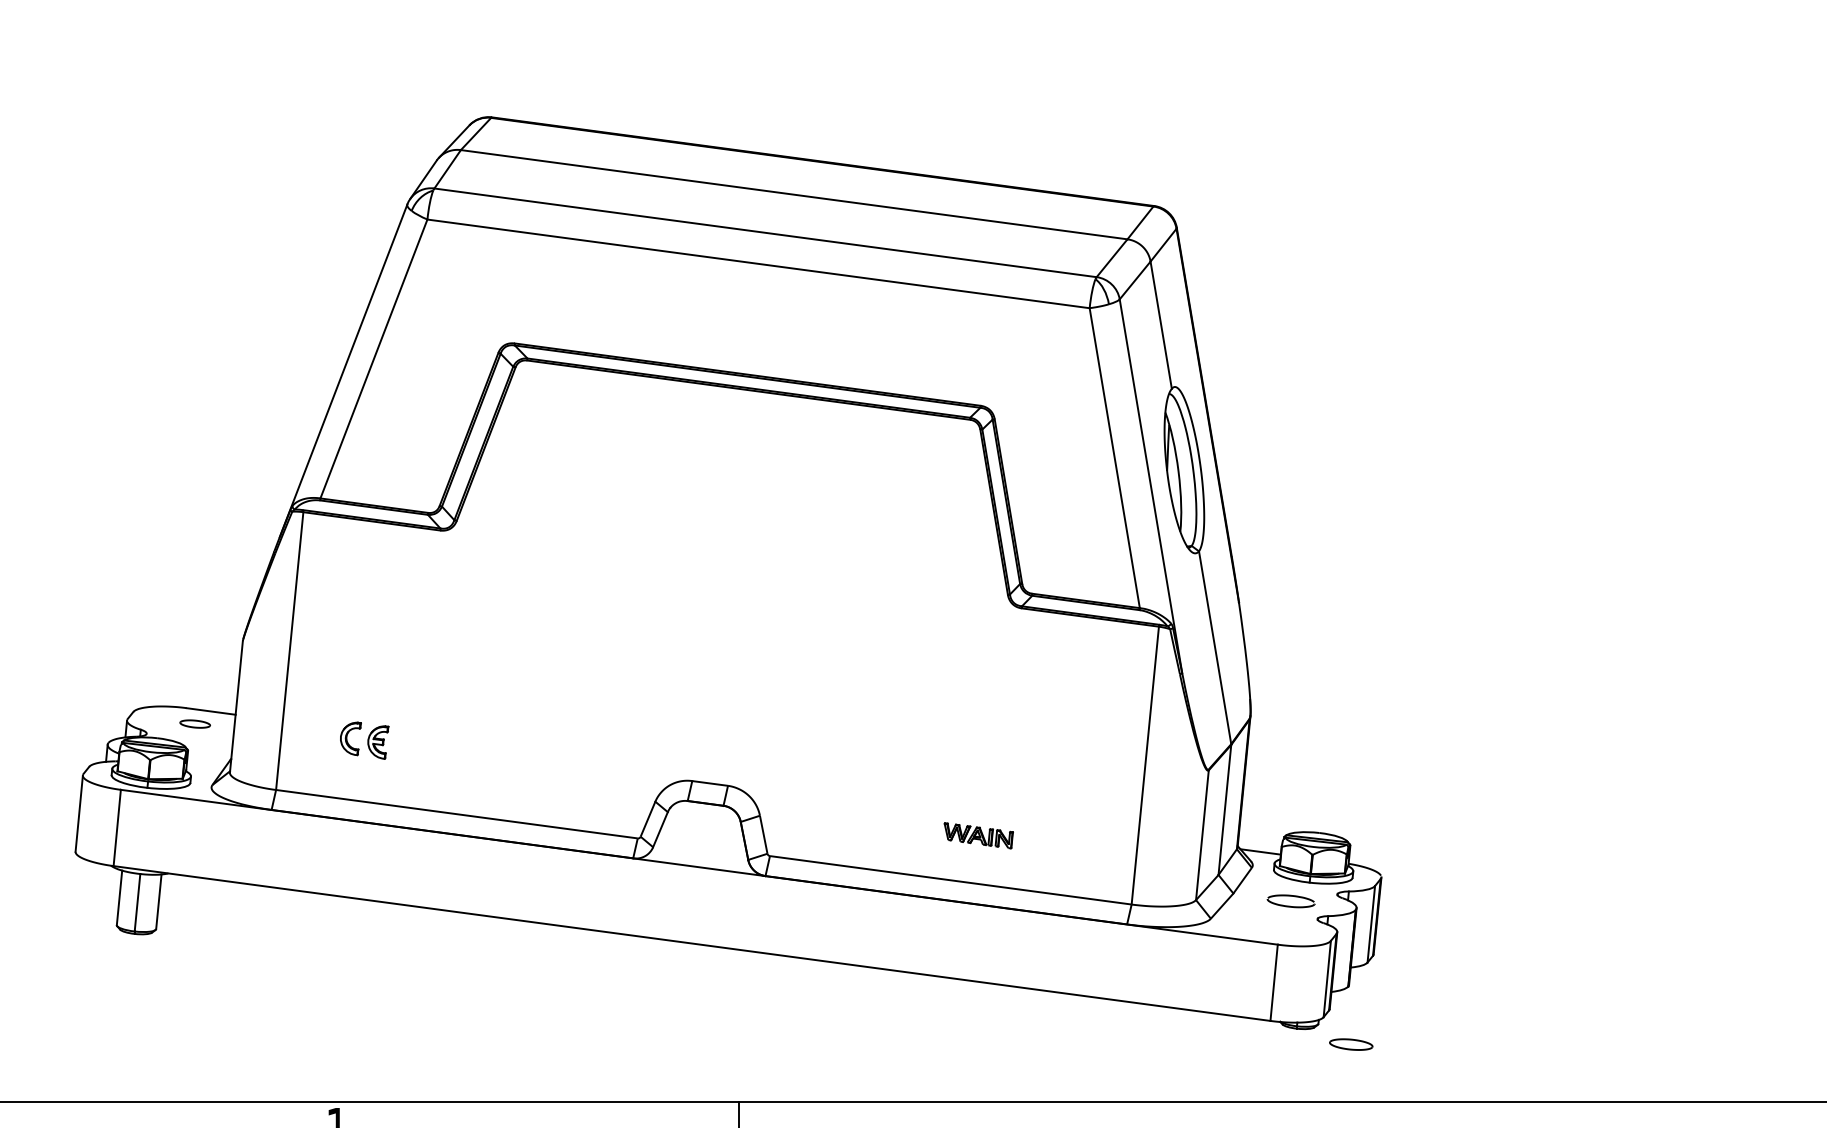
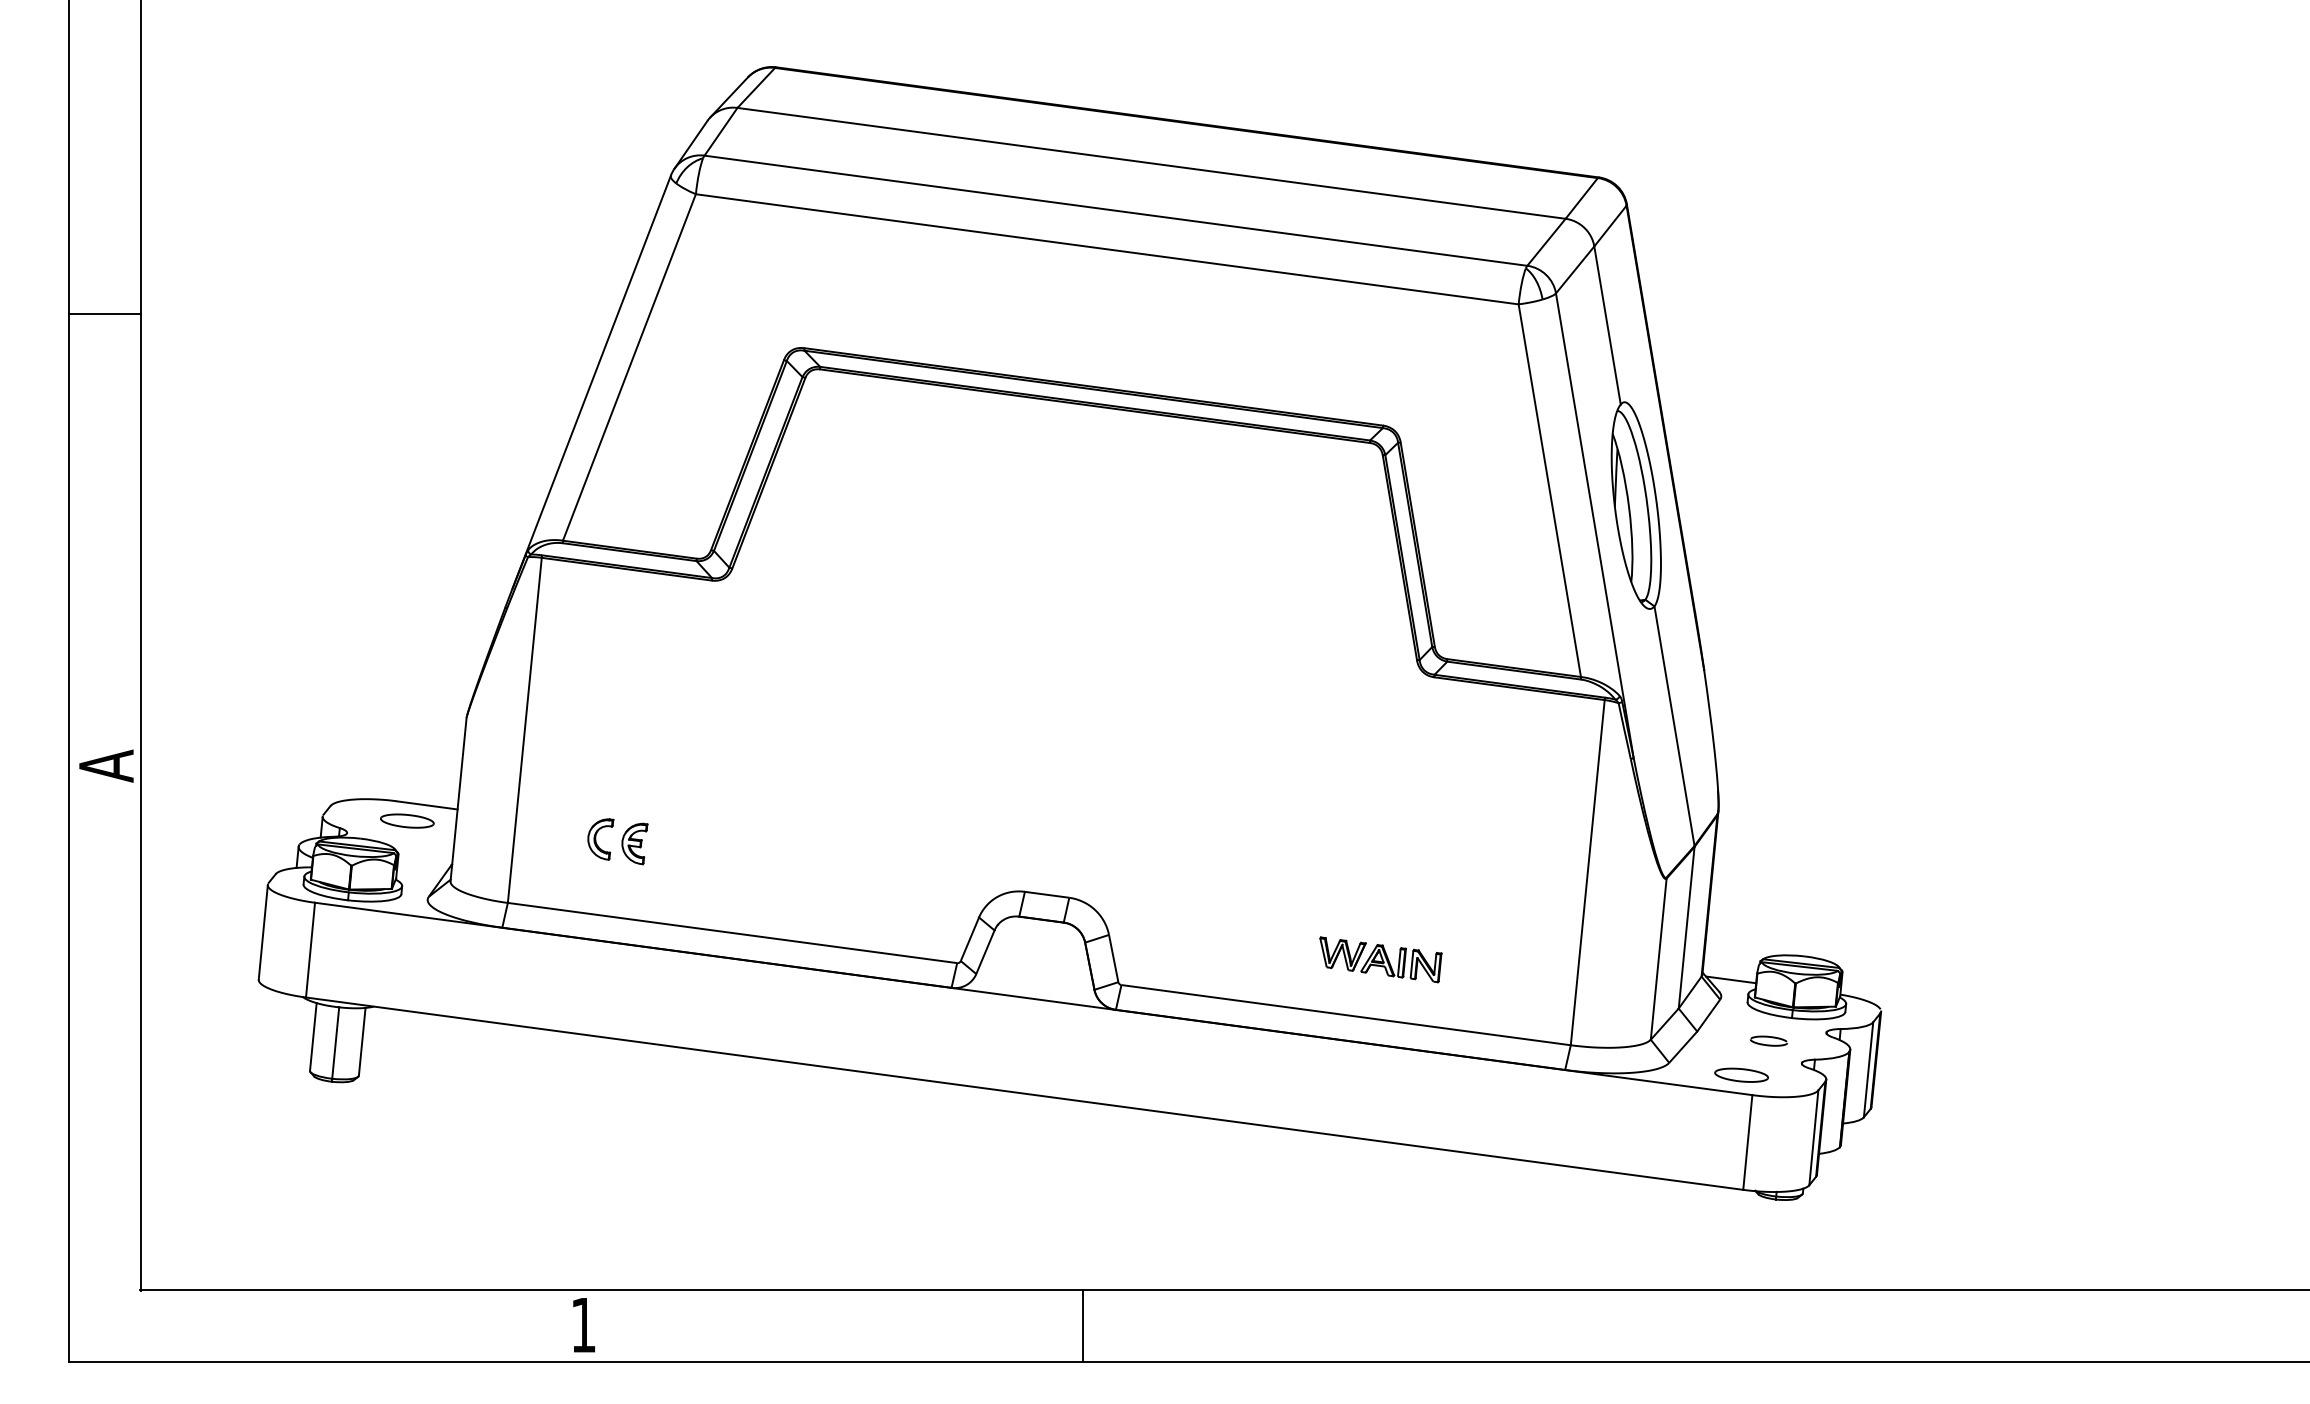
part: (195, 723) -> (407, 820), size x1.43
part: (978, 835) -> (1380, 959), size x1.43
part: (1290, 900) -> (1768, 1040), size x0.62
part: (1351, 1043) -> (1741, 1074), moved

